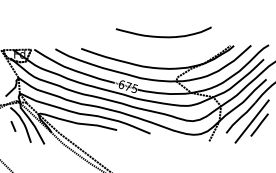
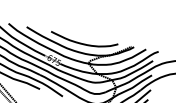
curve: (163, 36) -> (83, 43), moved

